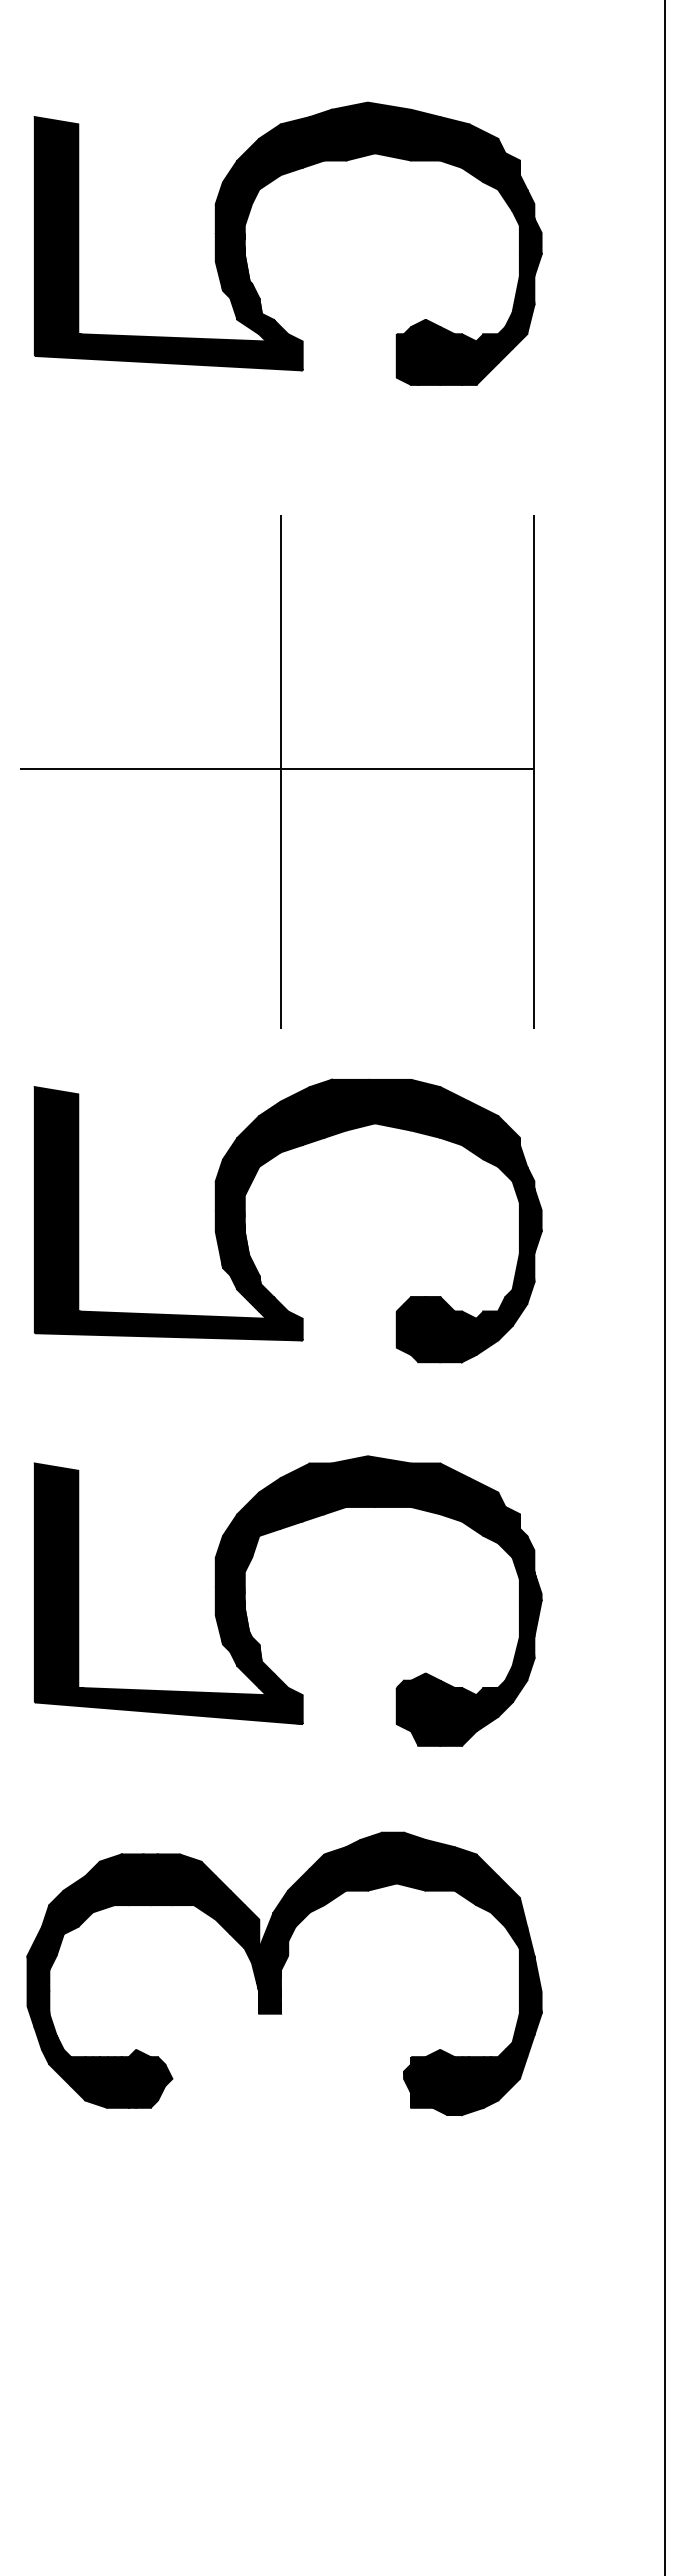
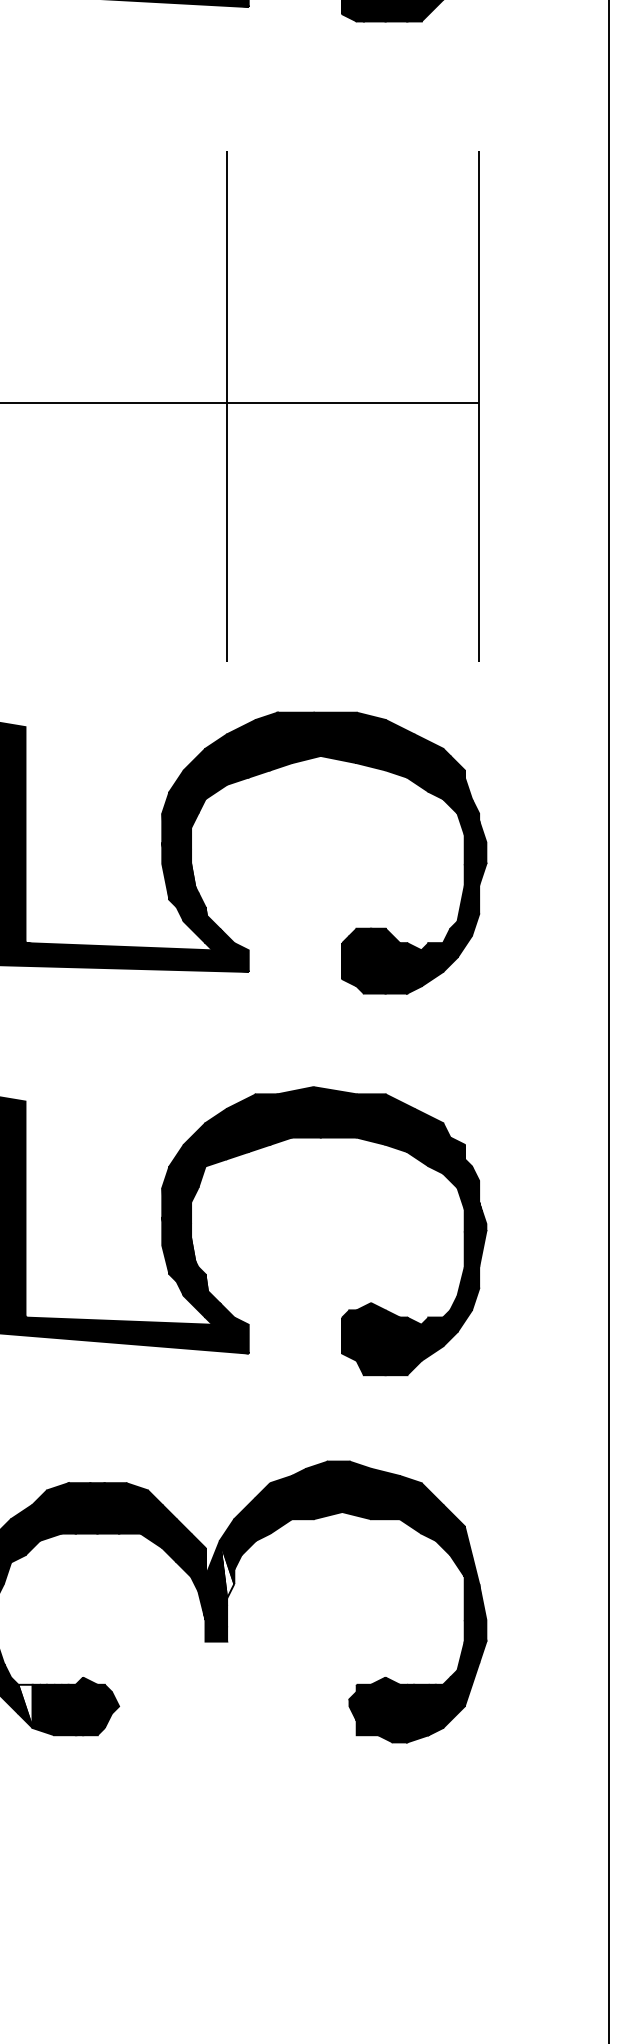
fill: (280, 1941) -> (226, 1569), removed
fill: (78, 2078) -> (25, 1706), removed

